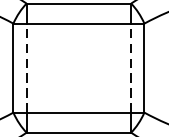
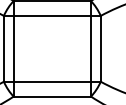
line: (26, 67) -> (13, 48), dashed -> solid
line: (130, 67) -> (90, 48), dashed -> solid

